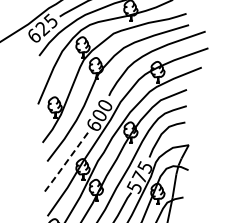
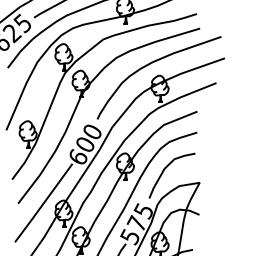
line: (67, 161) -> (44, 203), dashed -> solid

